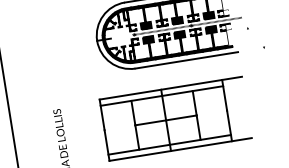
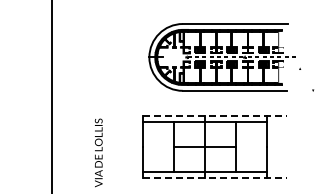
line: (171, 87) -> (215, 115), solid -> dashed
line: (181, 148) -> (215, 177), solid -> dashed

